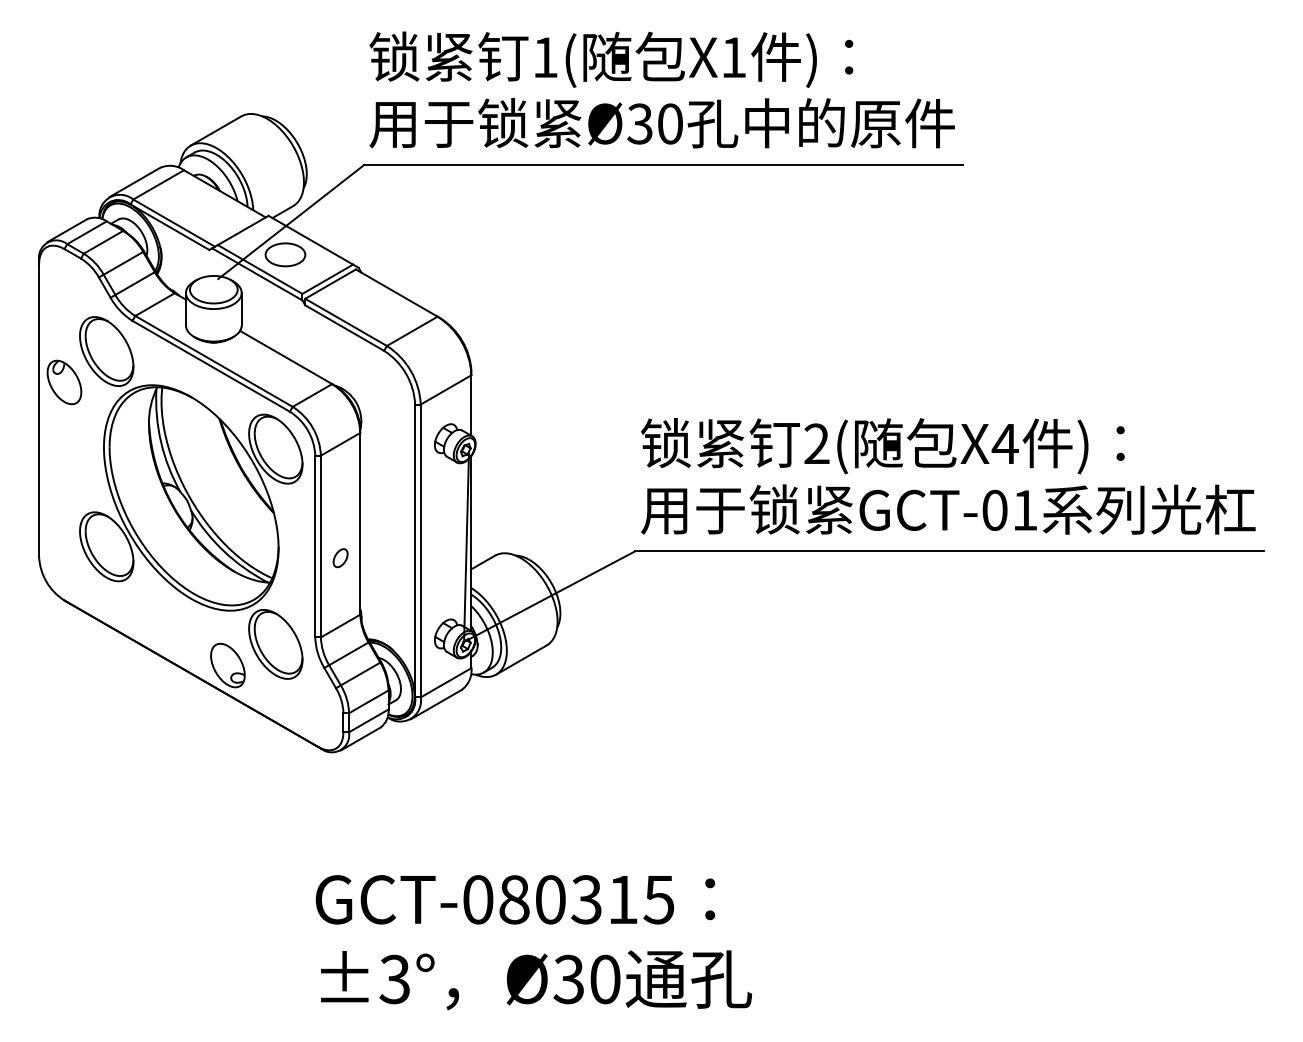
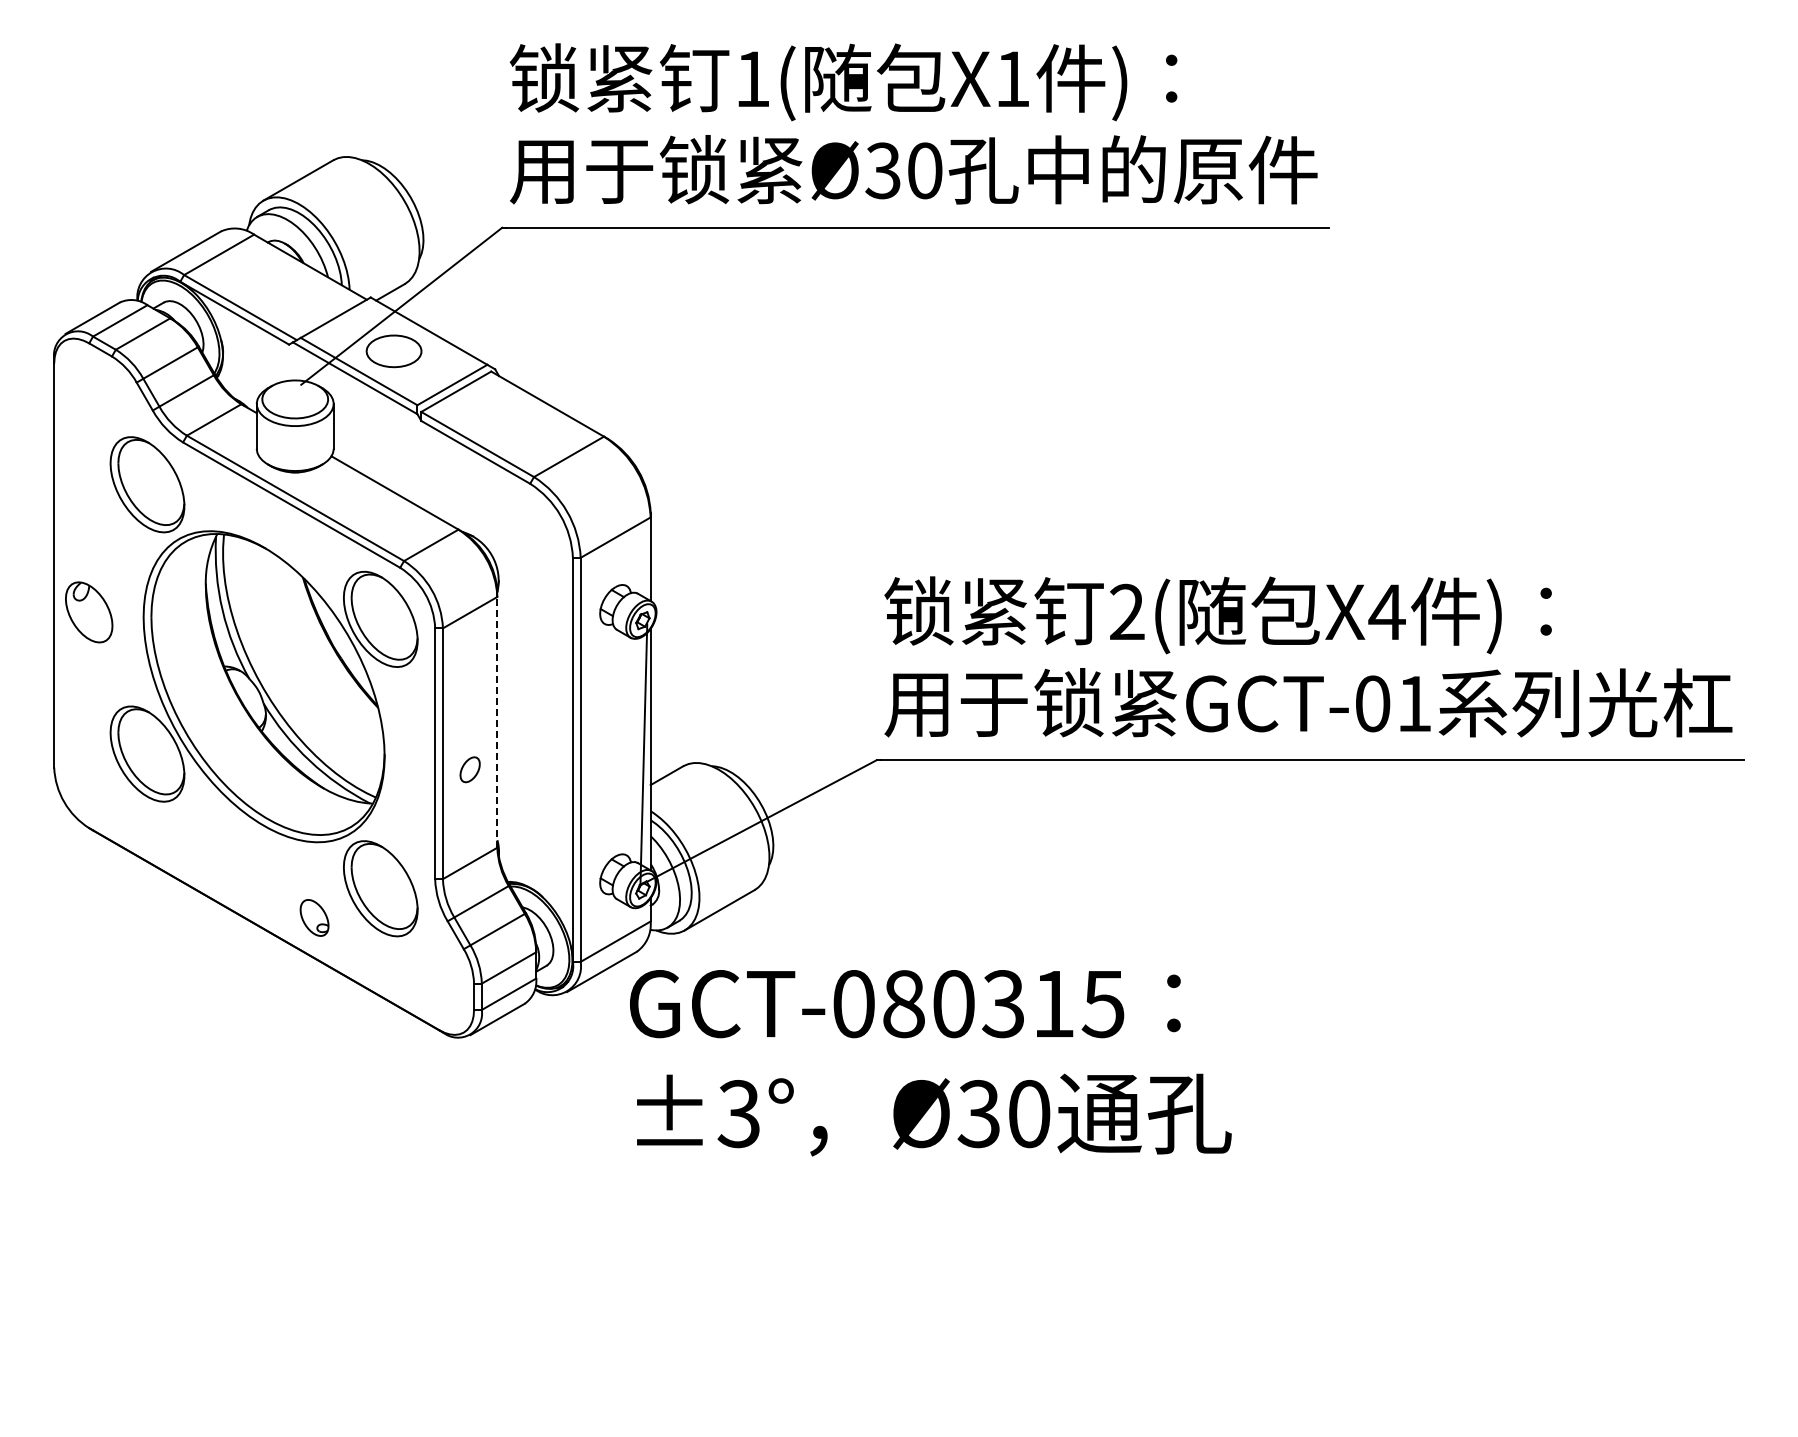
part: (64, 382) -> (89, 612), moved
line: (360, 523) -> (497, 721), solid -> dashed
part: (227, 665) -> (314, 917), size x0.6
text: (533, 942) -> (930, 1063), moved

